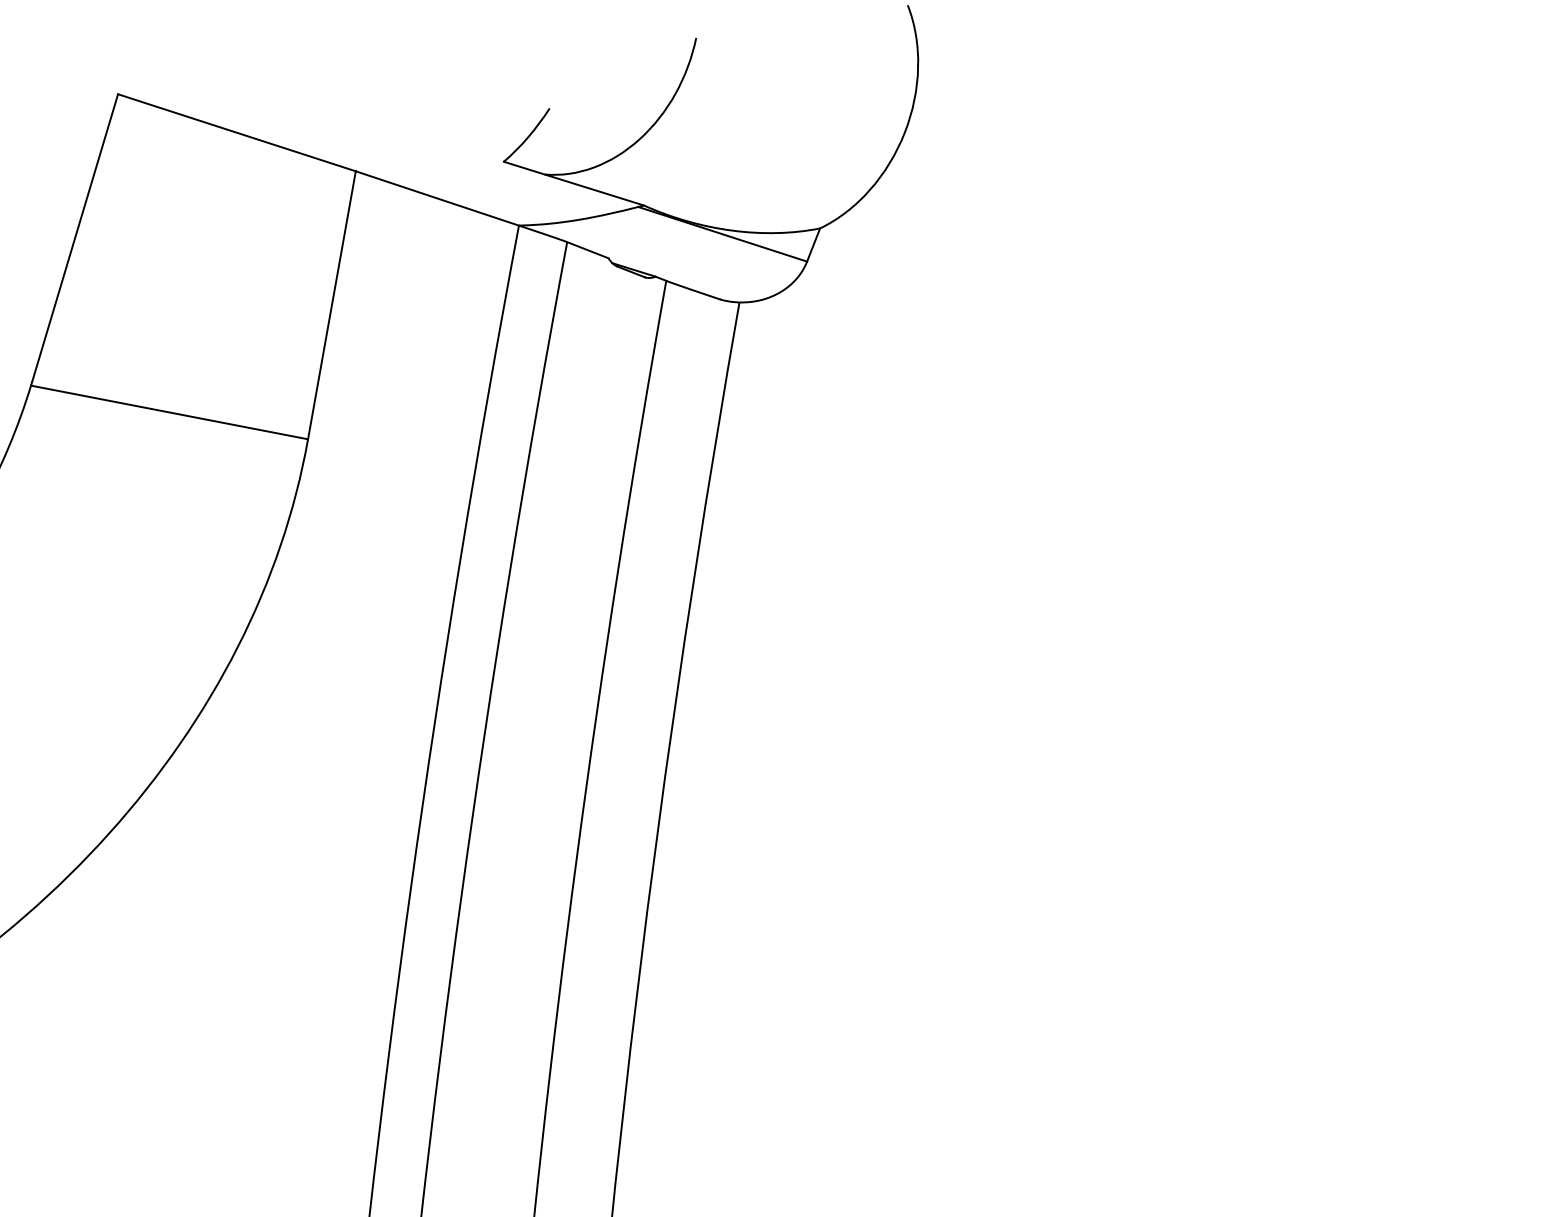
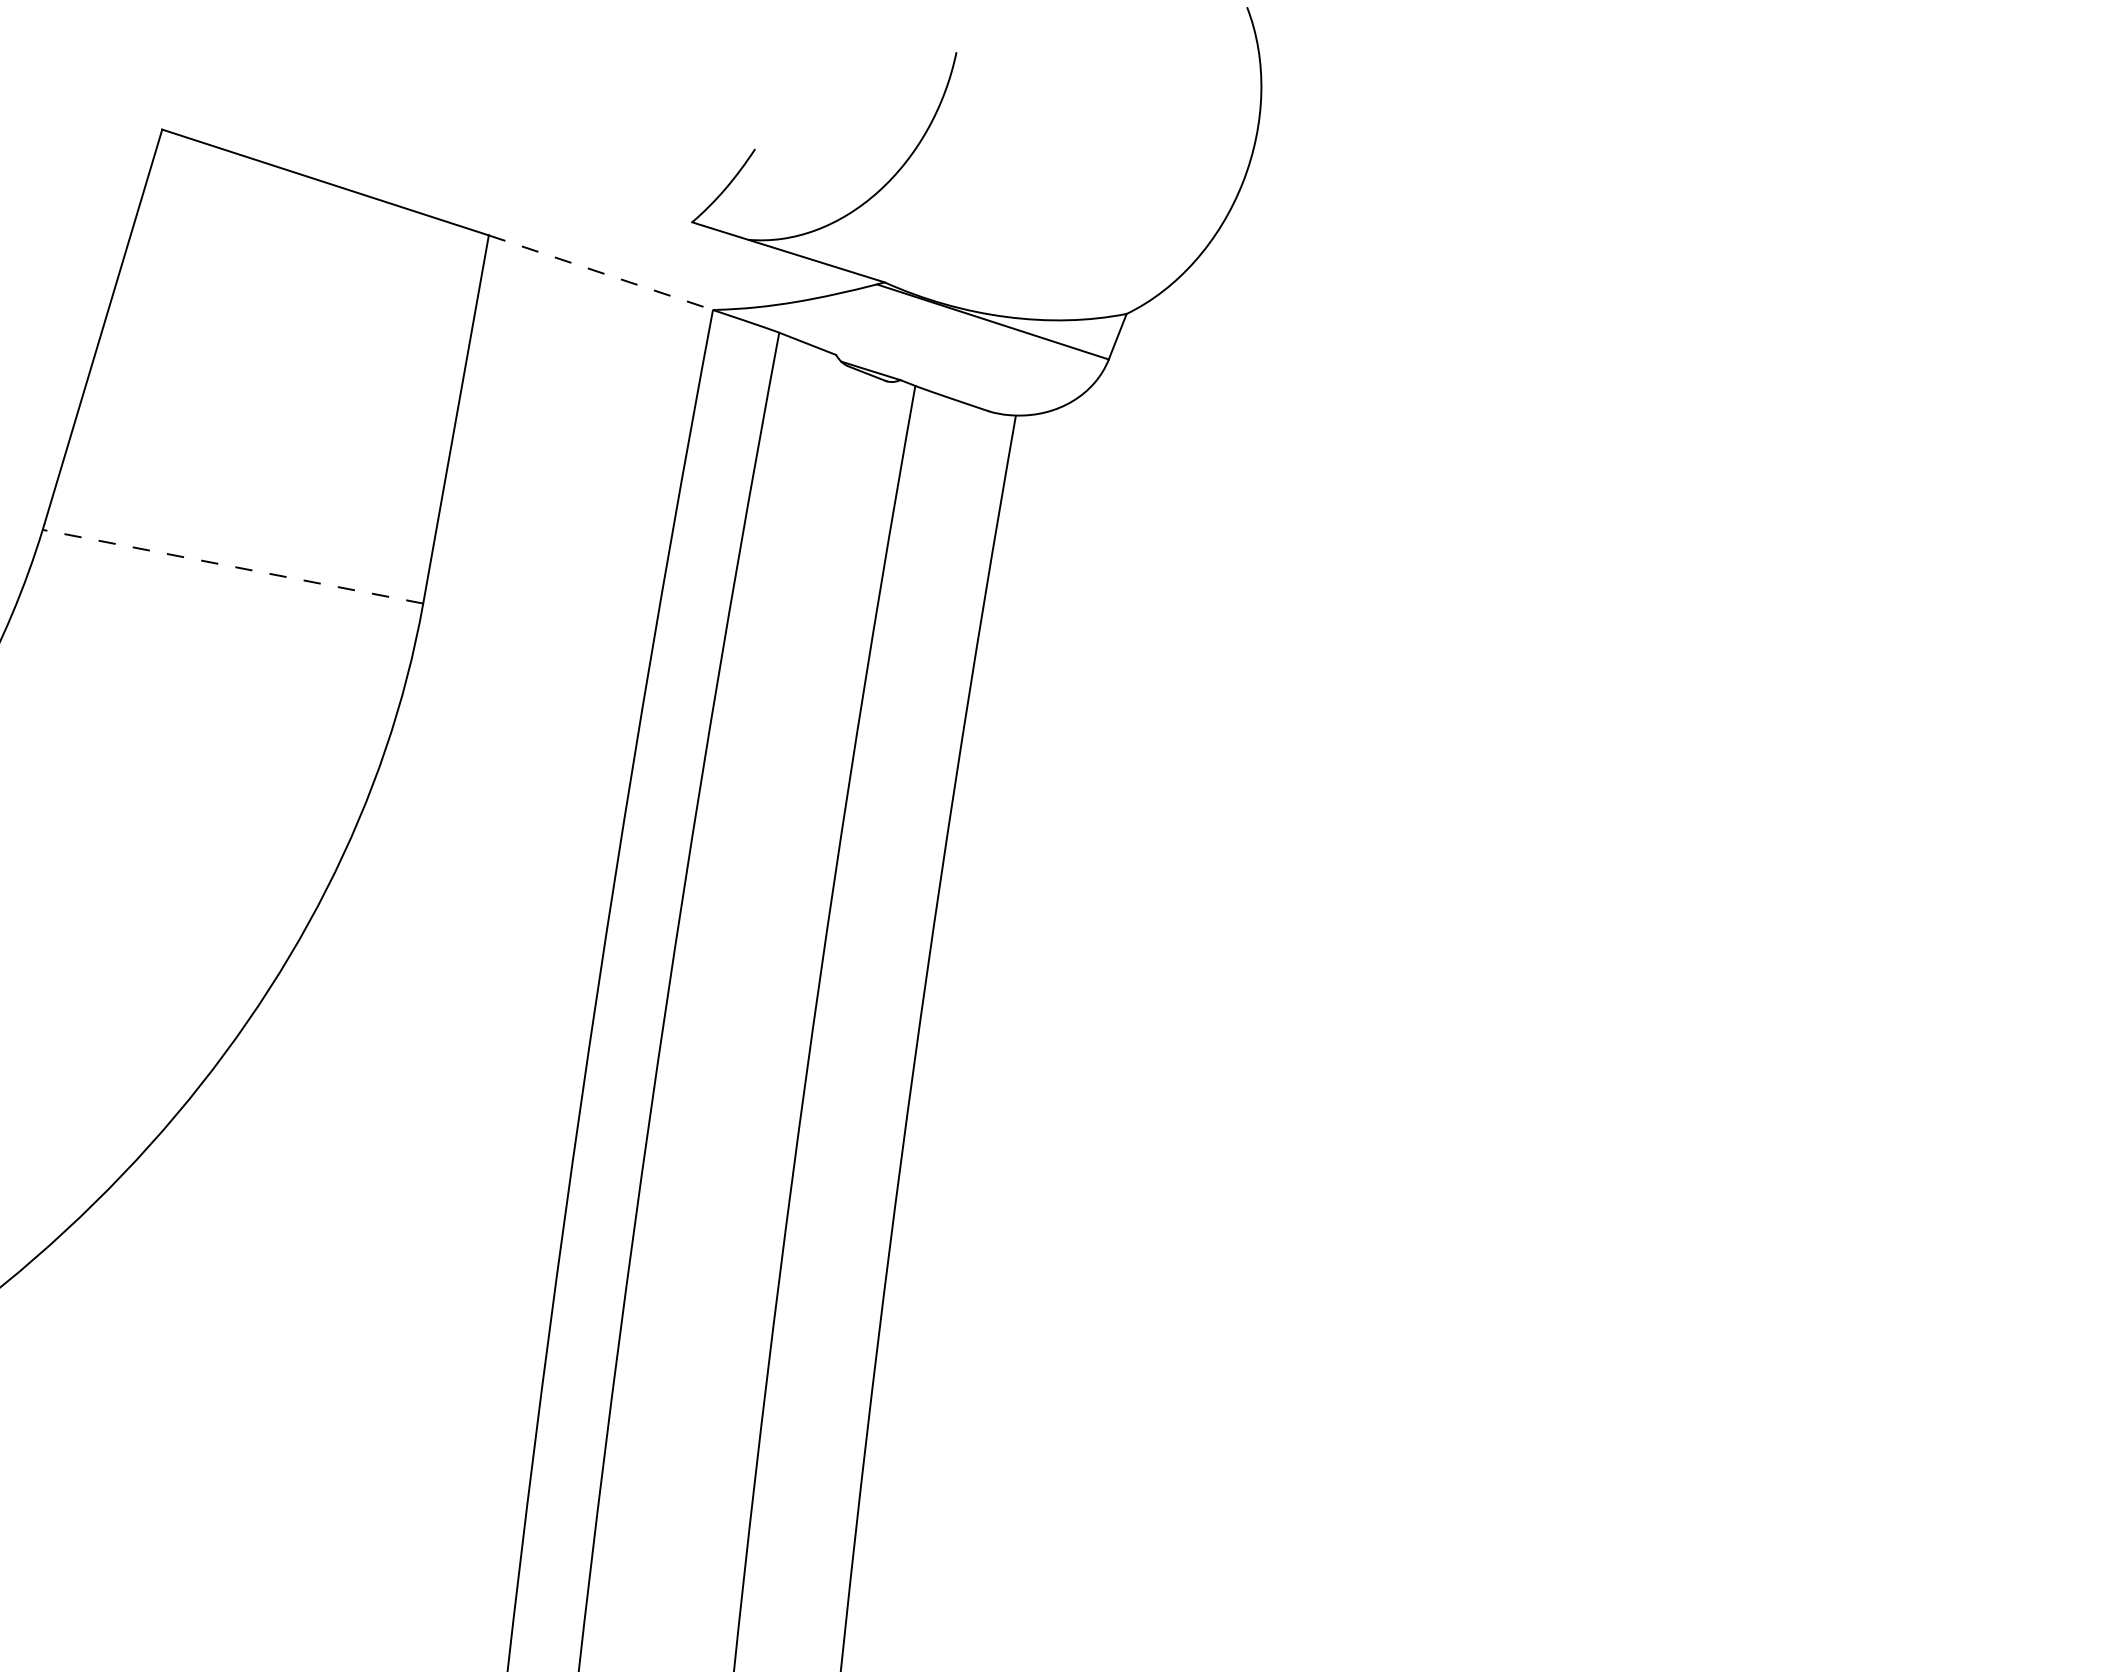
line: (437, 198) -> (601, 272), solid -> dashed
line: (169, 412) -> (232, 566), solid -> dashed

